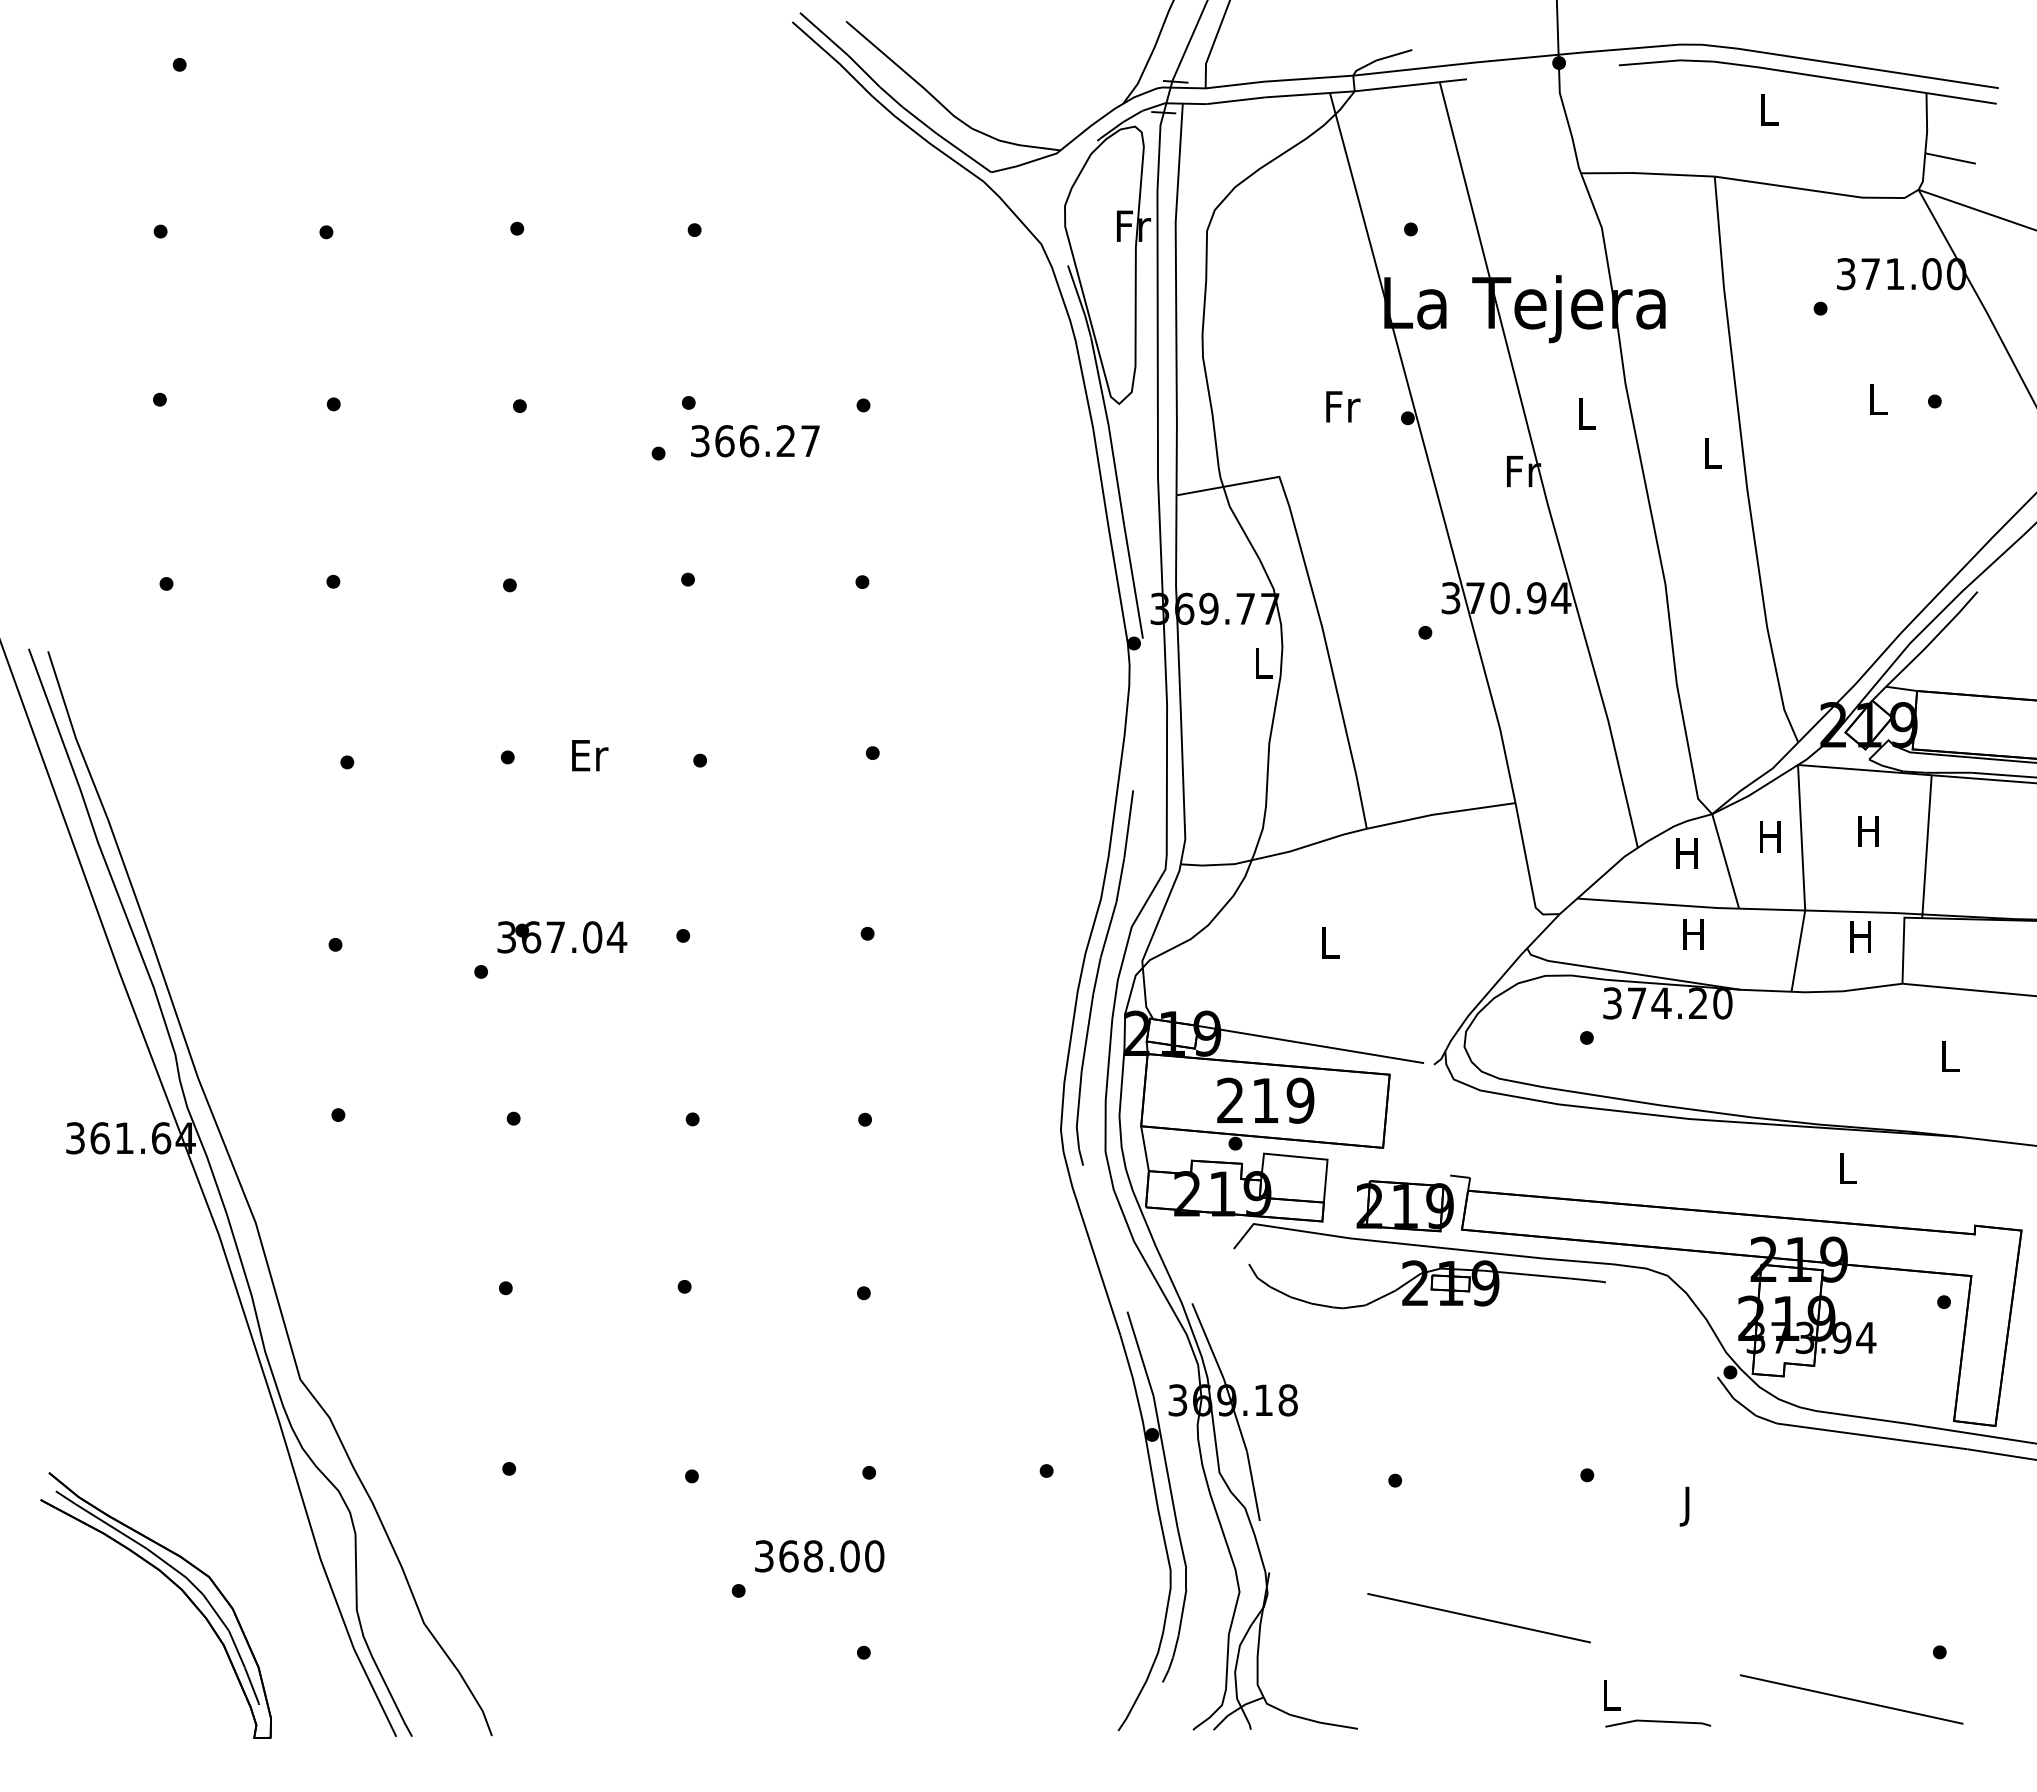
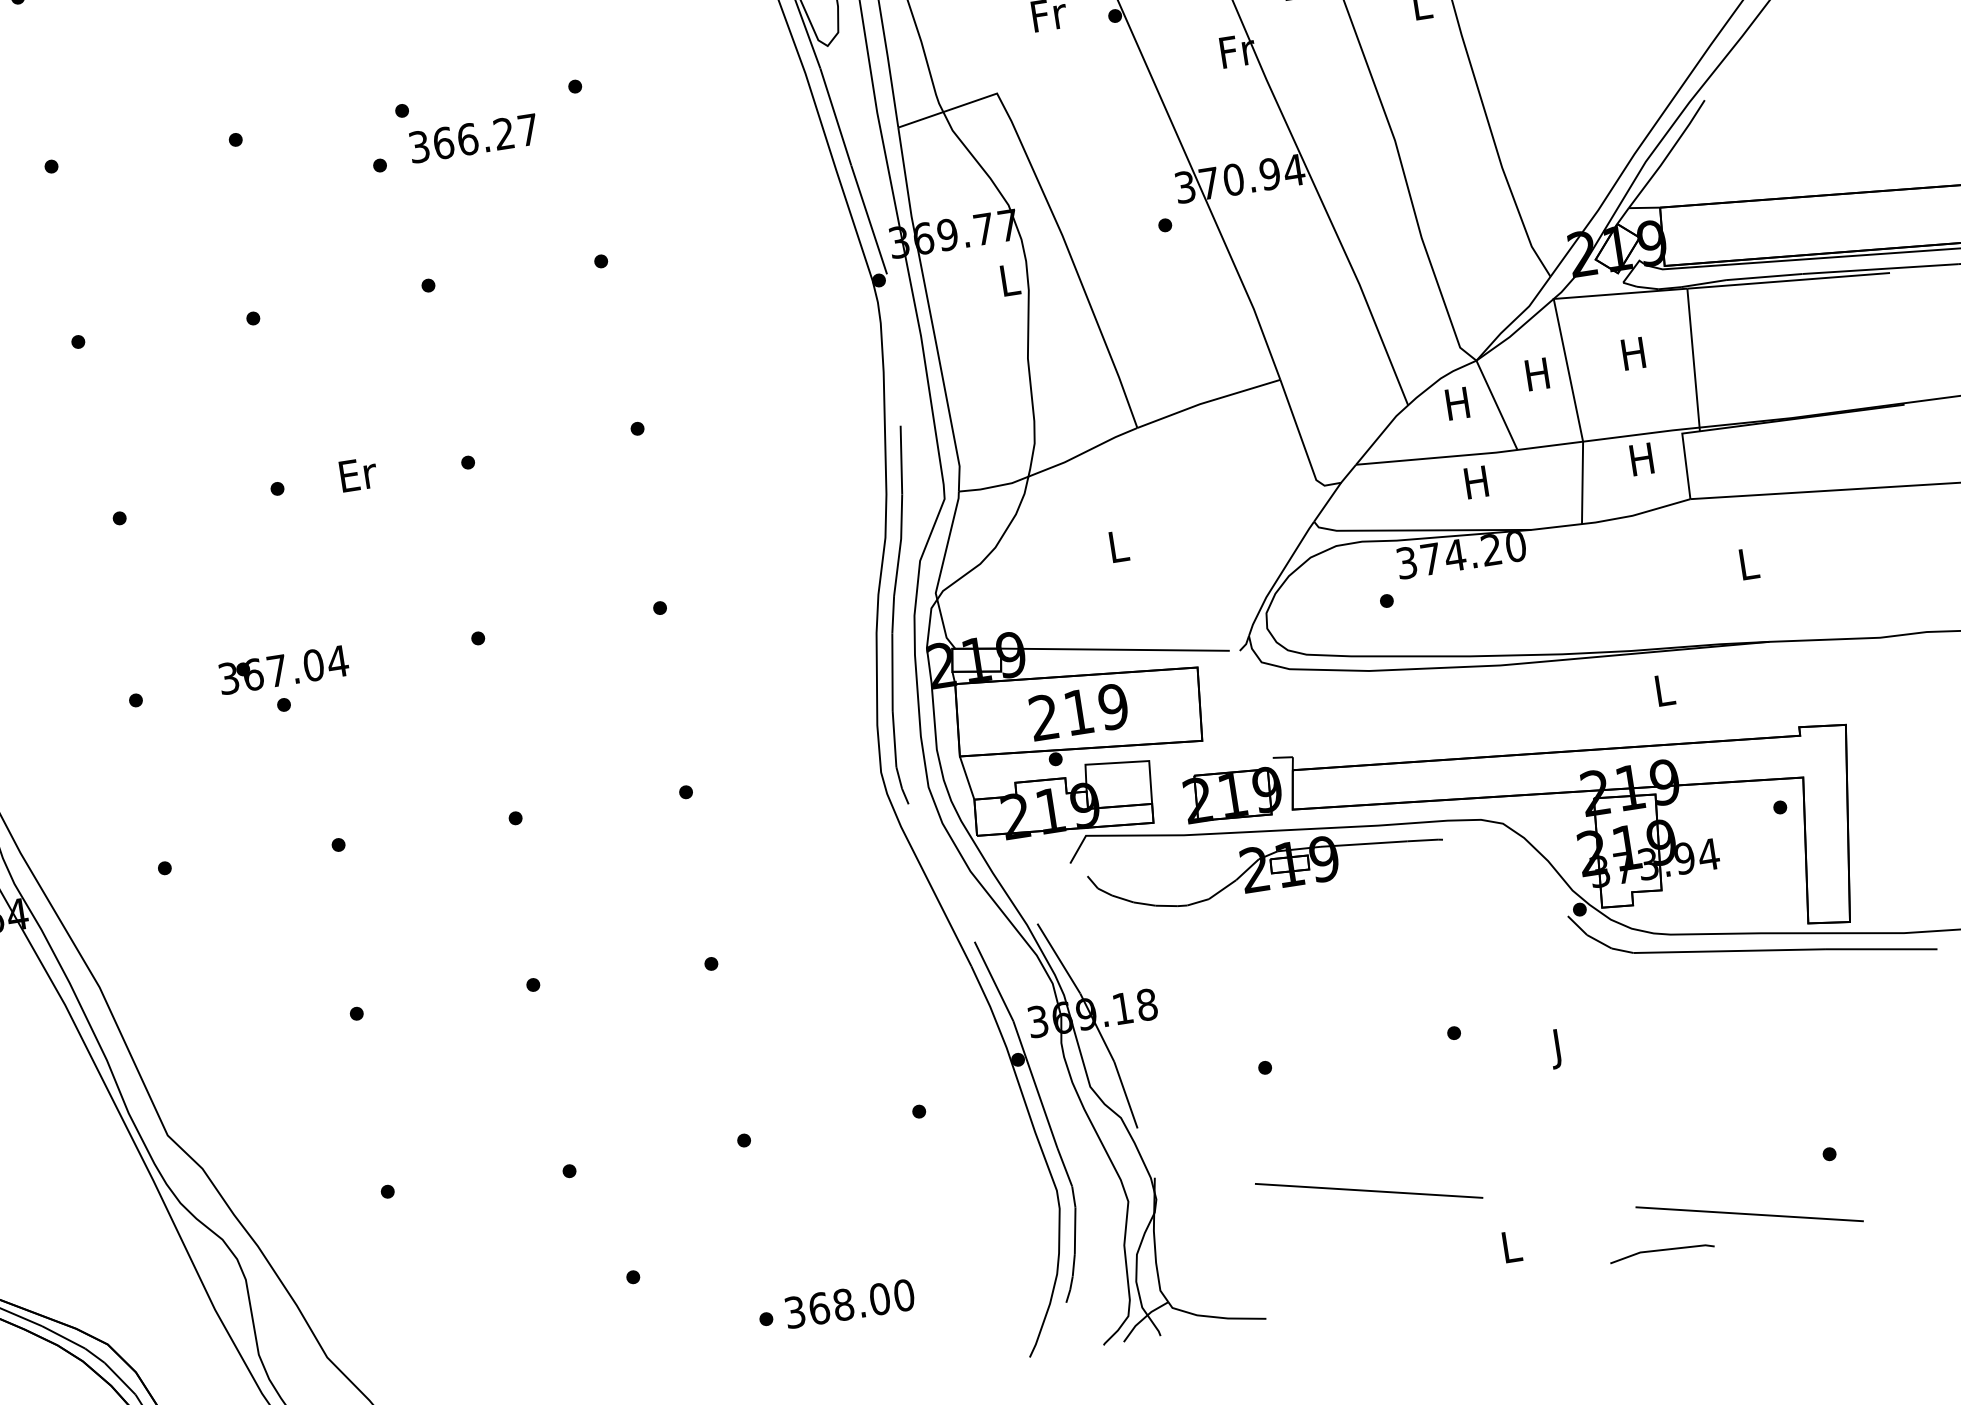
text: (562, 937) -> (284, 670), moved
text: (819, 1556) -> (849, 1304), moved
line: (1658, 1722) -> (1662, 1251), moved

